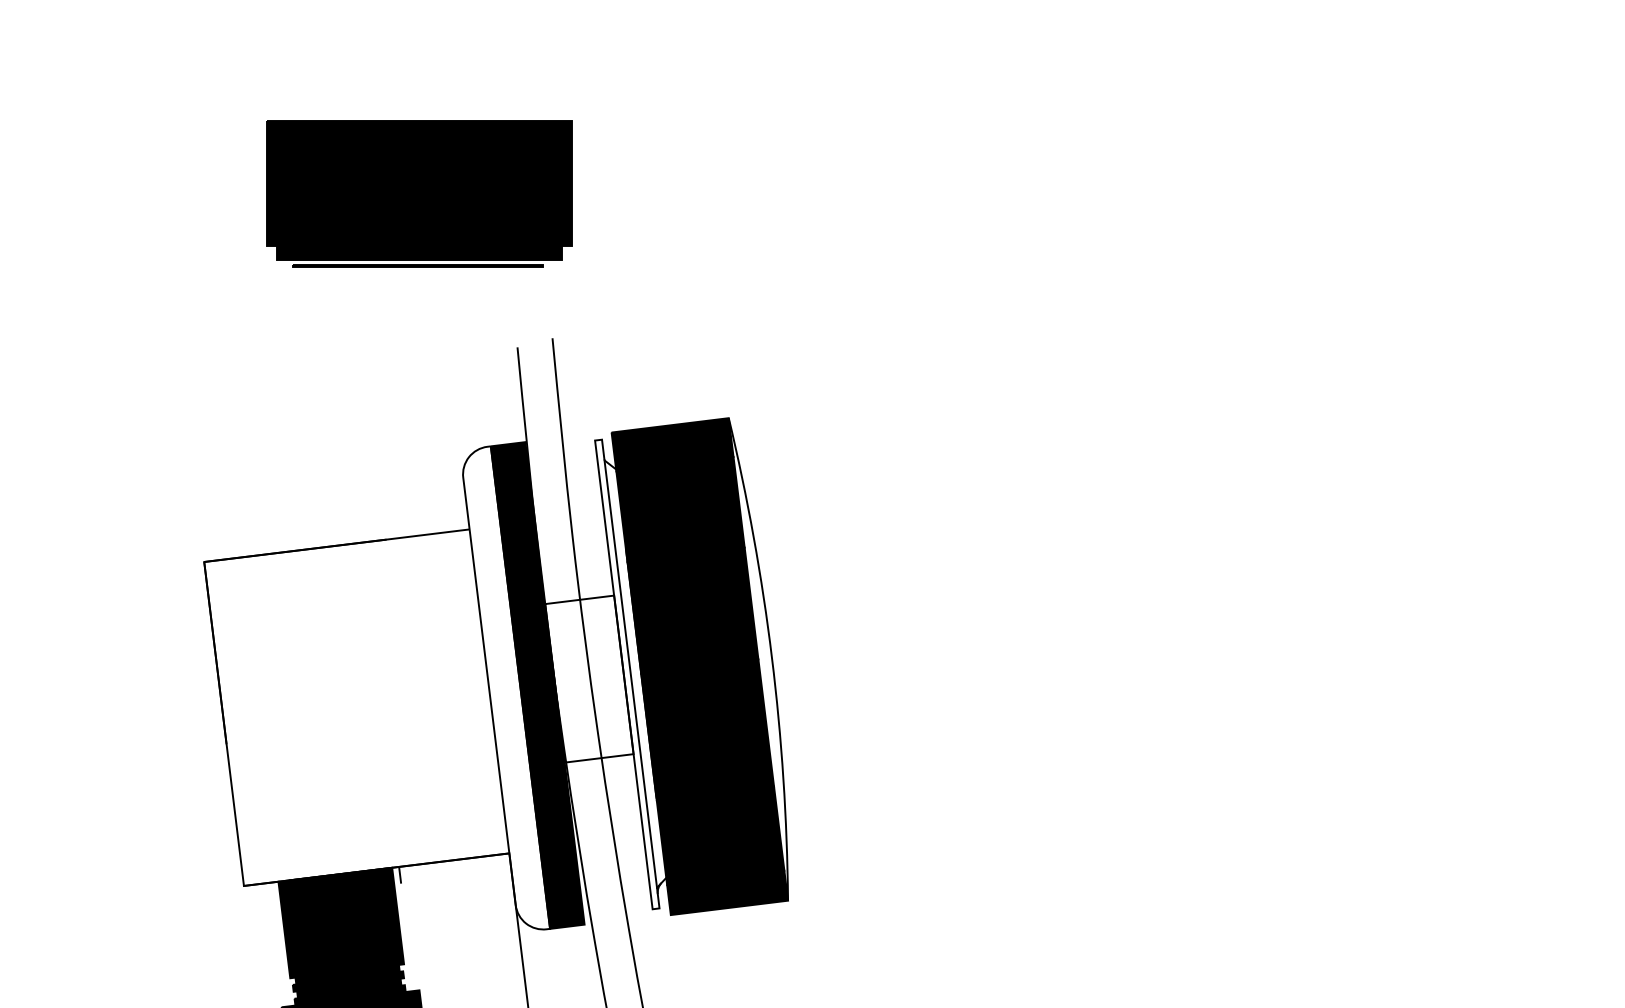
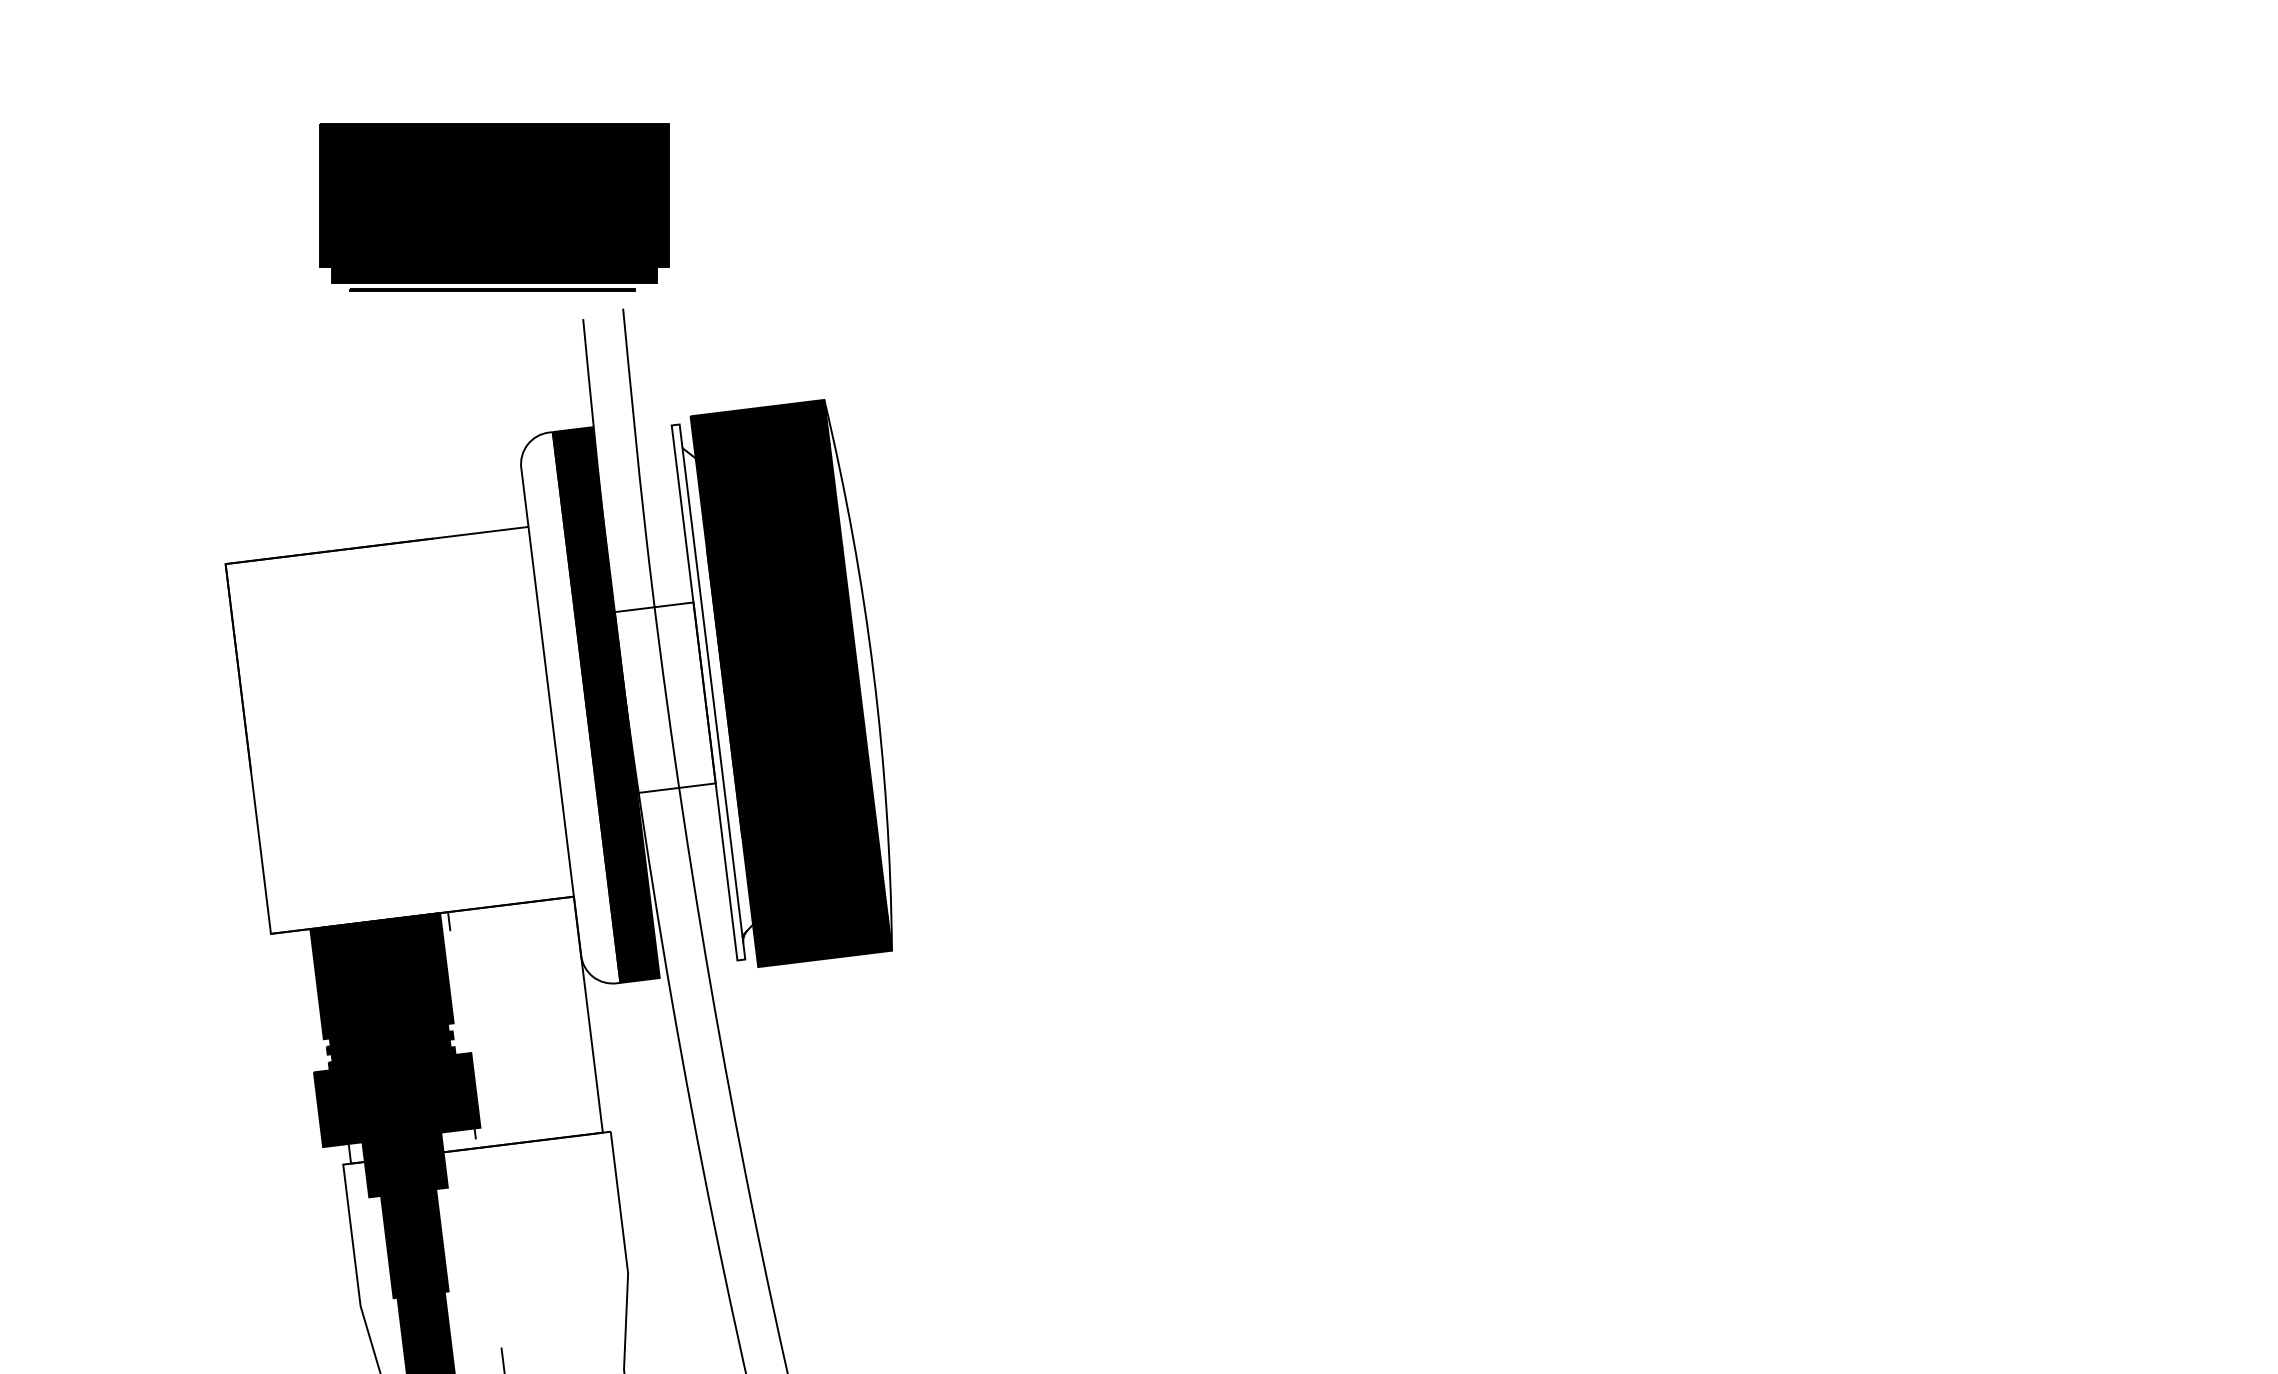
part: (419, 193) -> (494, 207), moved

